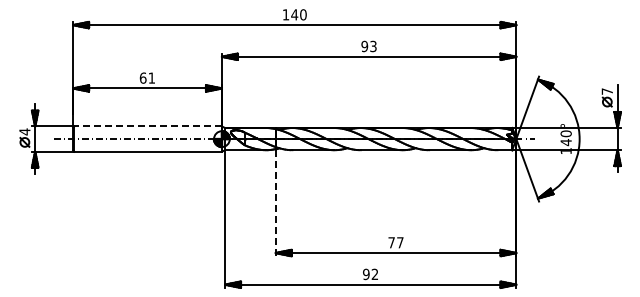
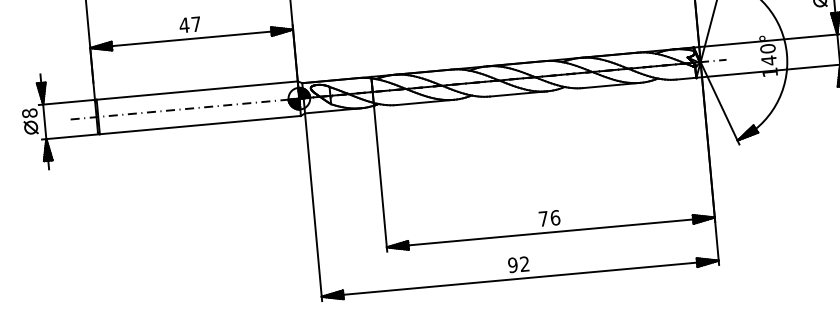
text: (146, 77) -> (188, 24), 61 -> 47
line: (148, 126) -> (197, 90), dashed -> solid
text: (24, 131) -> (29, 112), 4 -> 8
line: (275, 203) -> (380, 179), dashed -> solid
text: (400, 242) -> (555, 217), 77 -> 76

